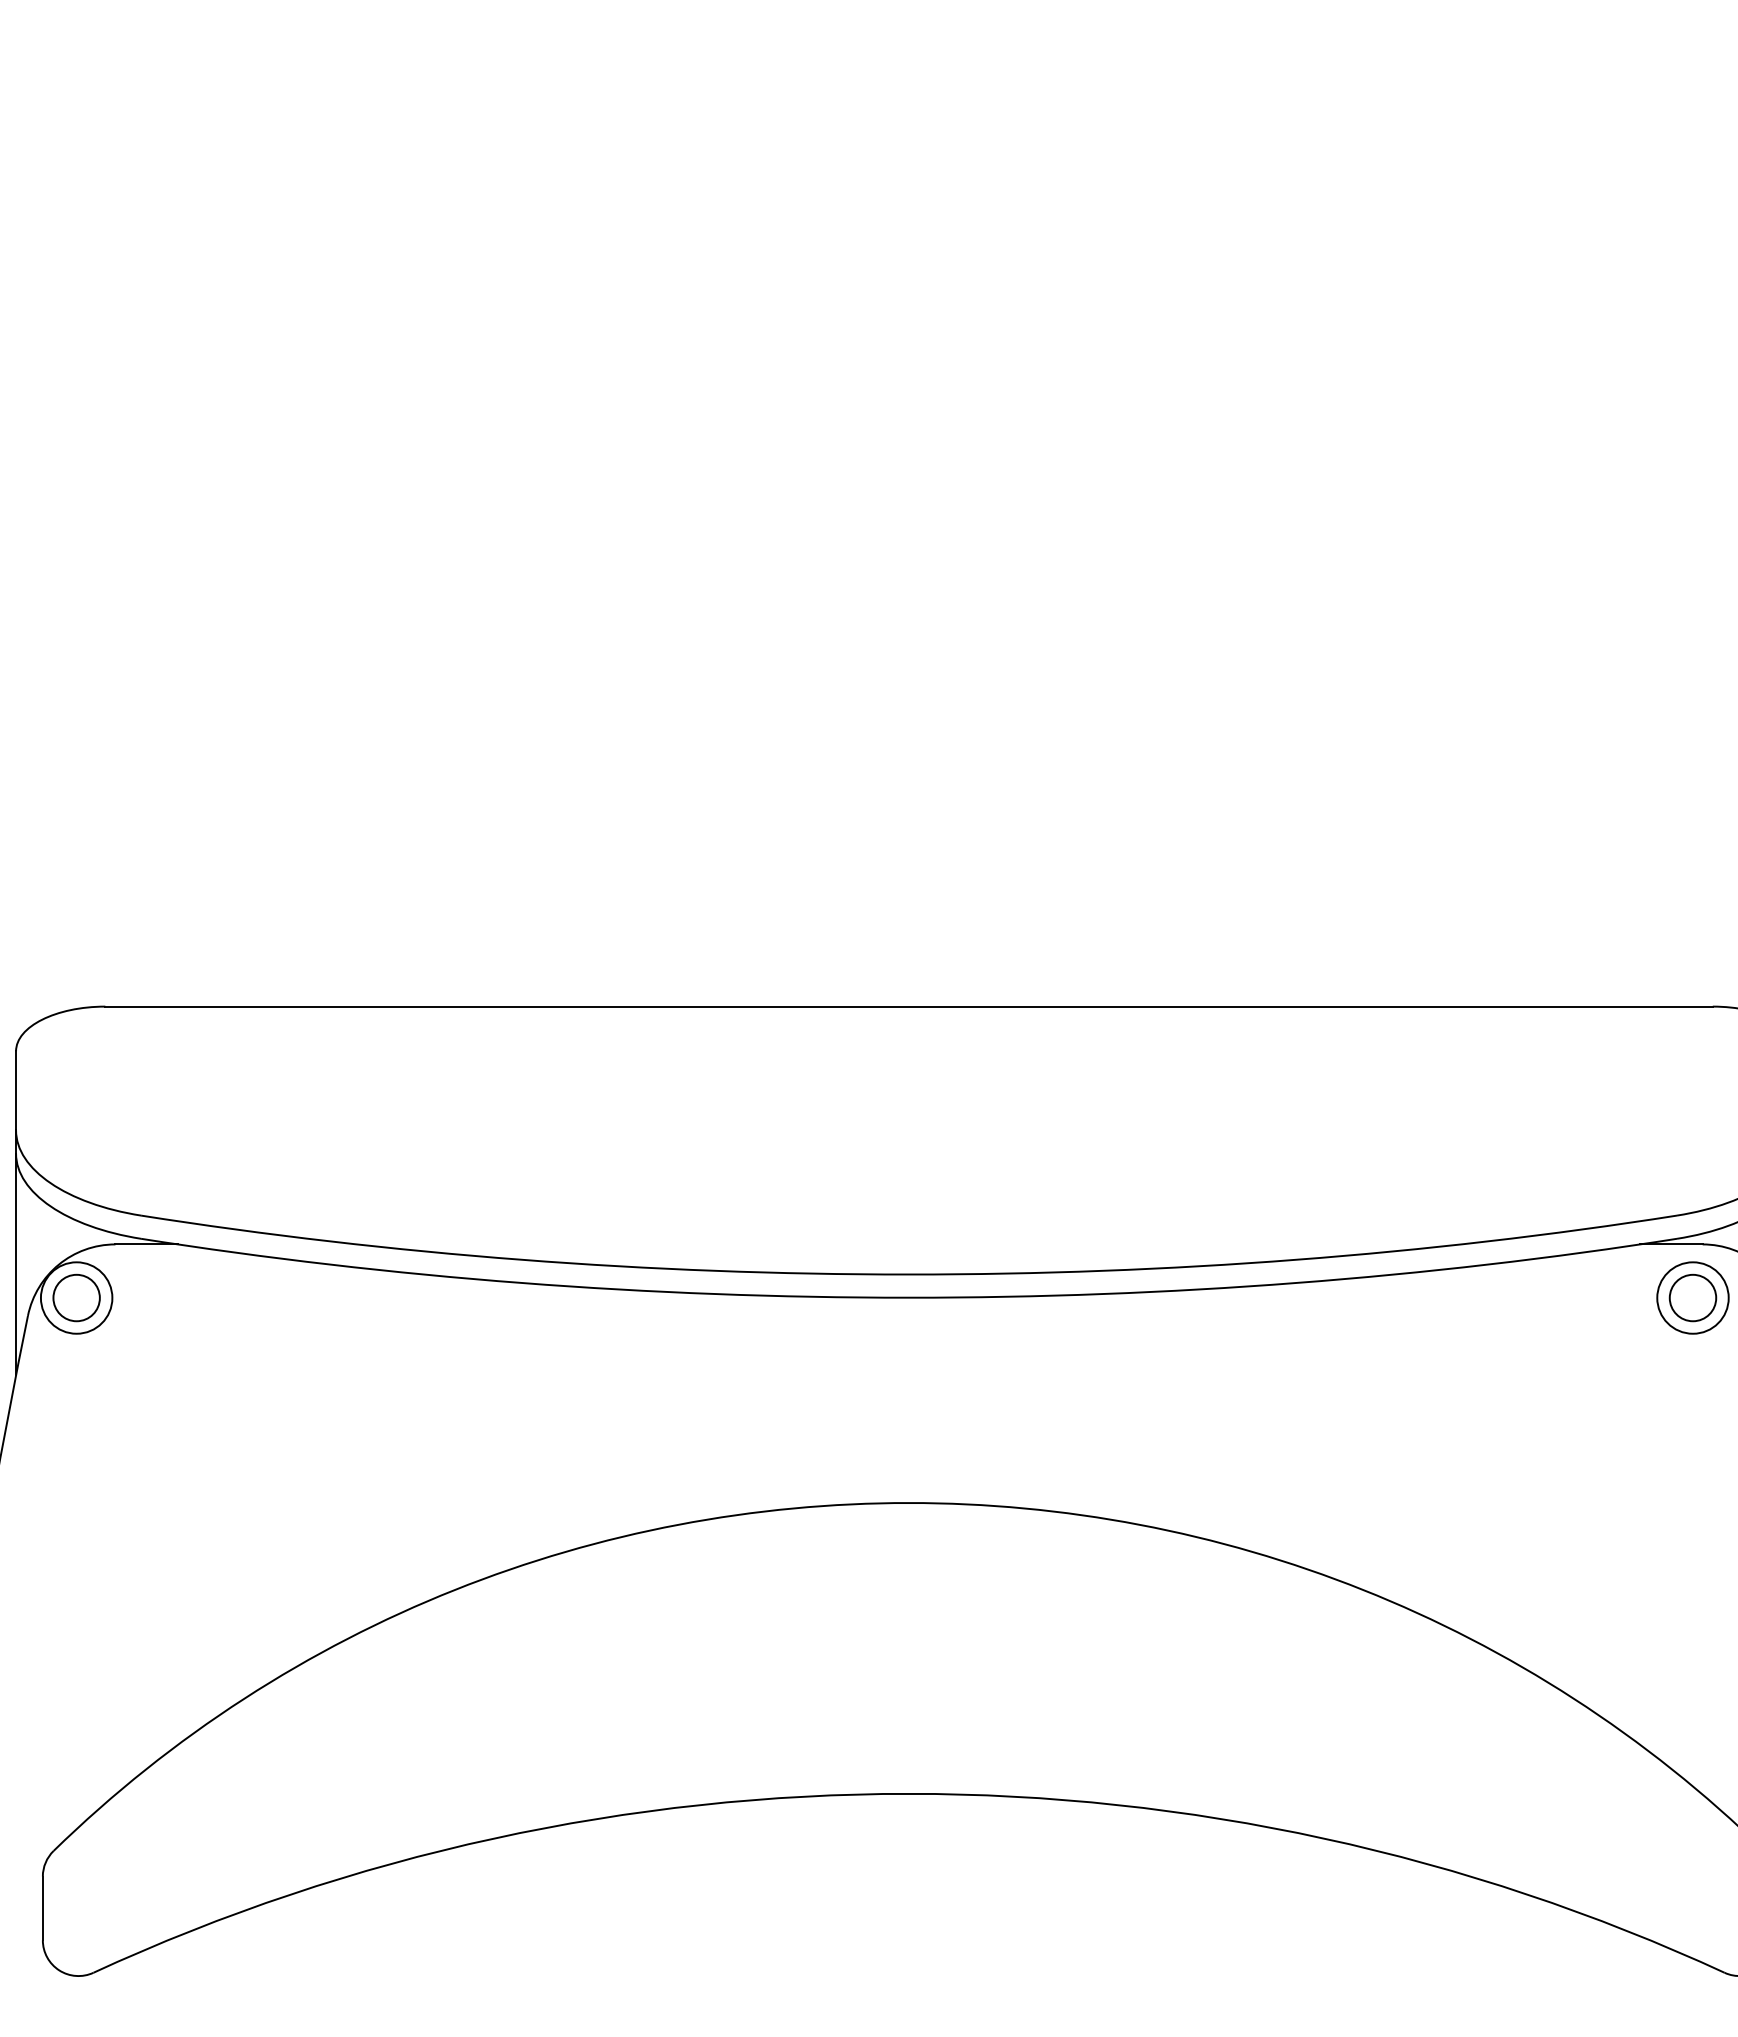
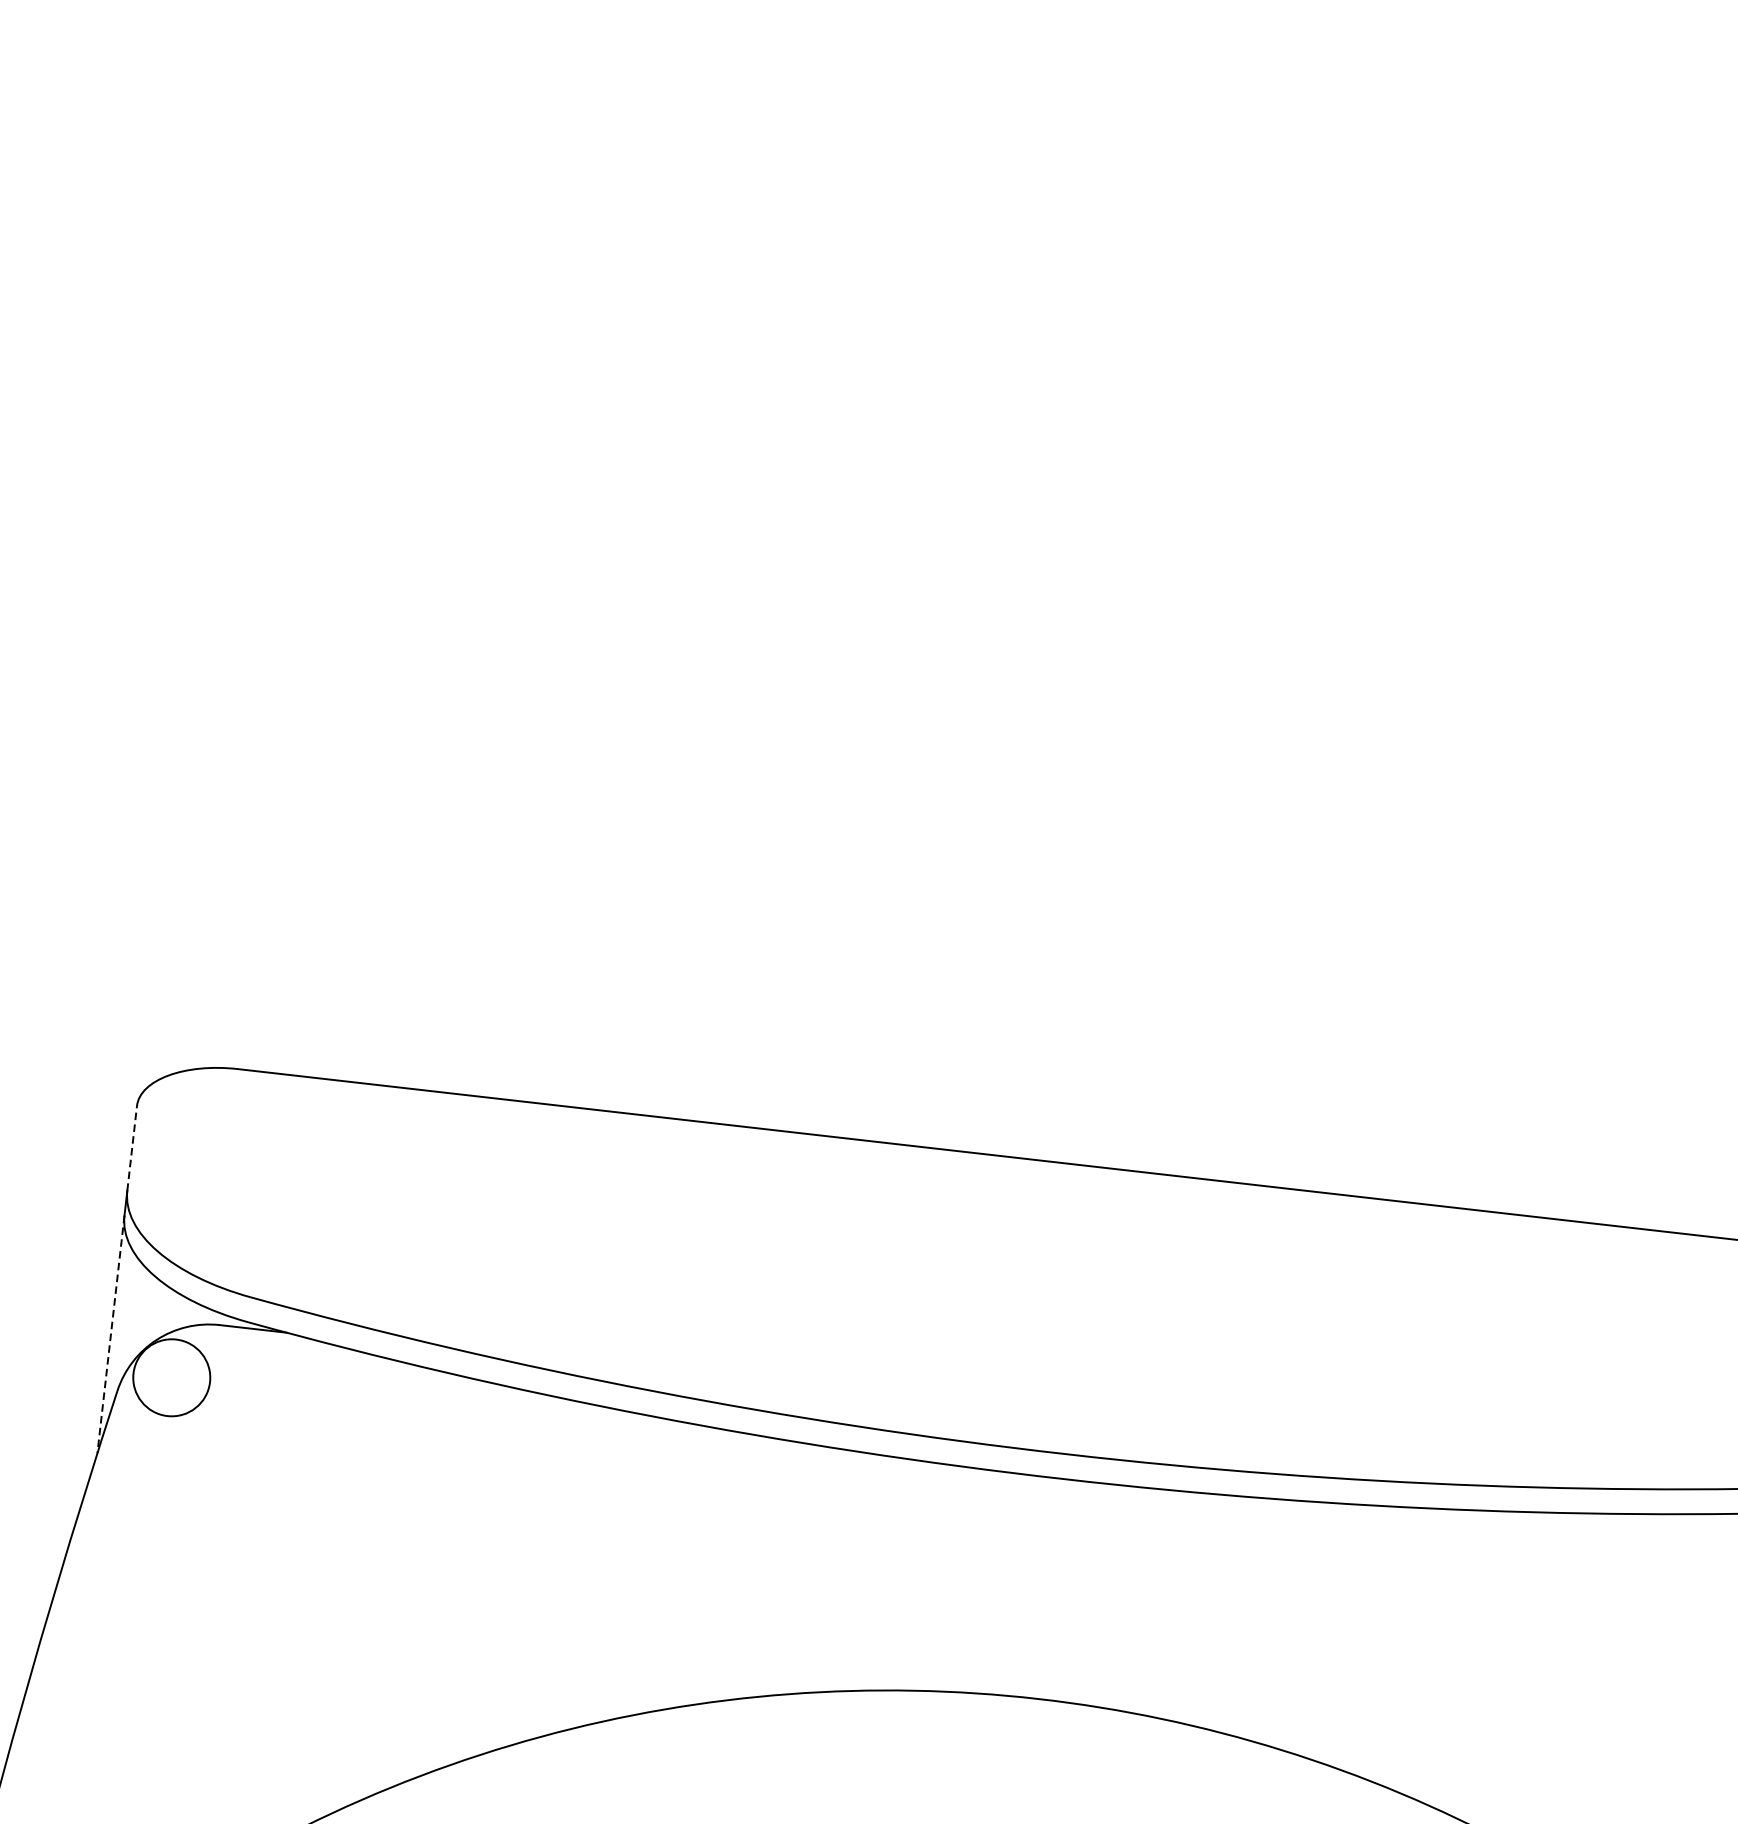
line: (16, 1090) -> (132, 1148), solid -> dashed
line: (16, 1264) -> (111, 1334), solid -> dashed
circle: (76, 1297) -> (171, 1377), removed

